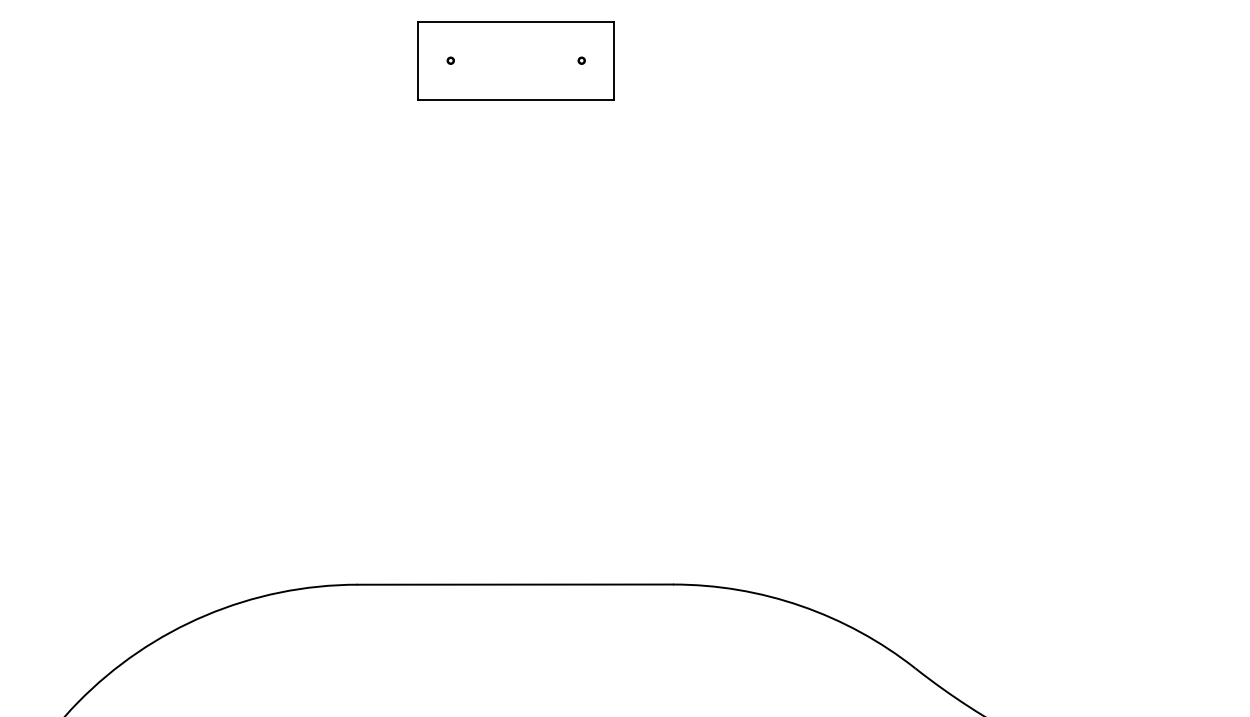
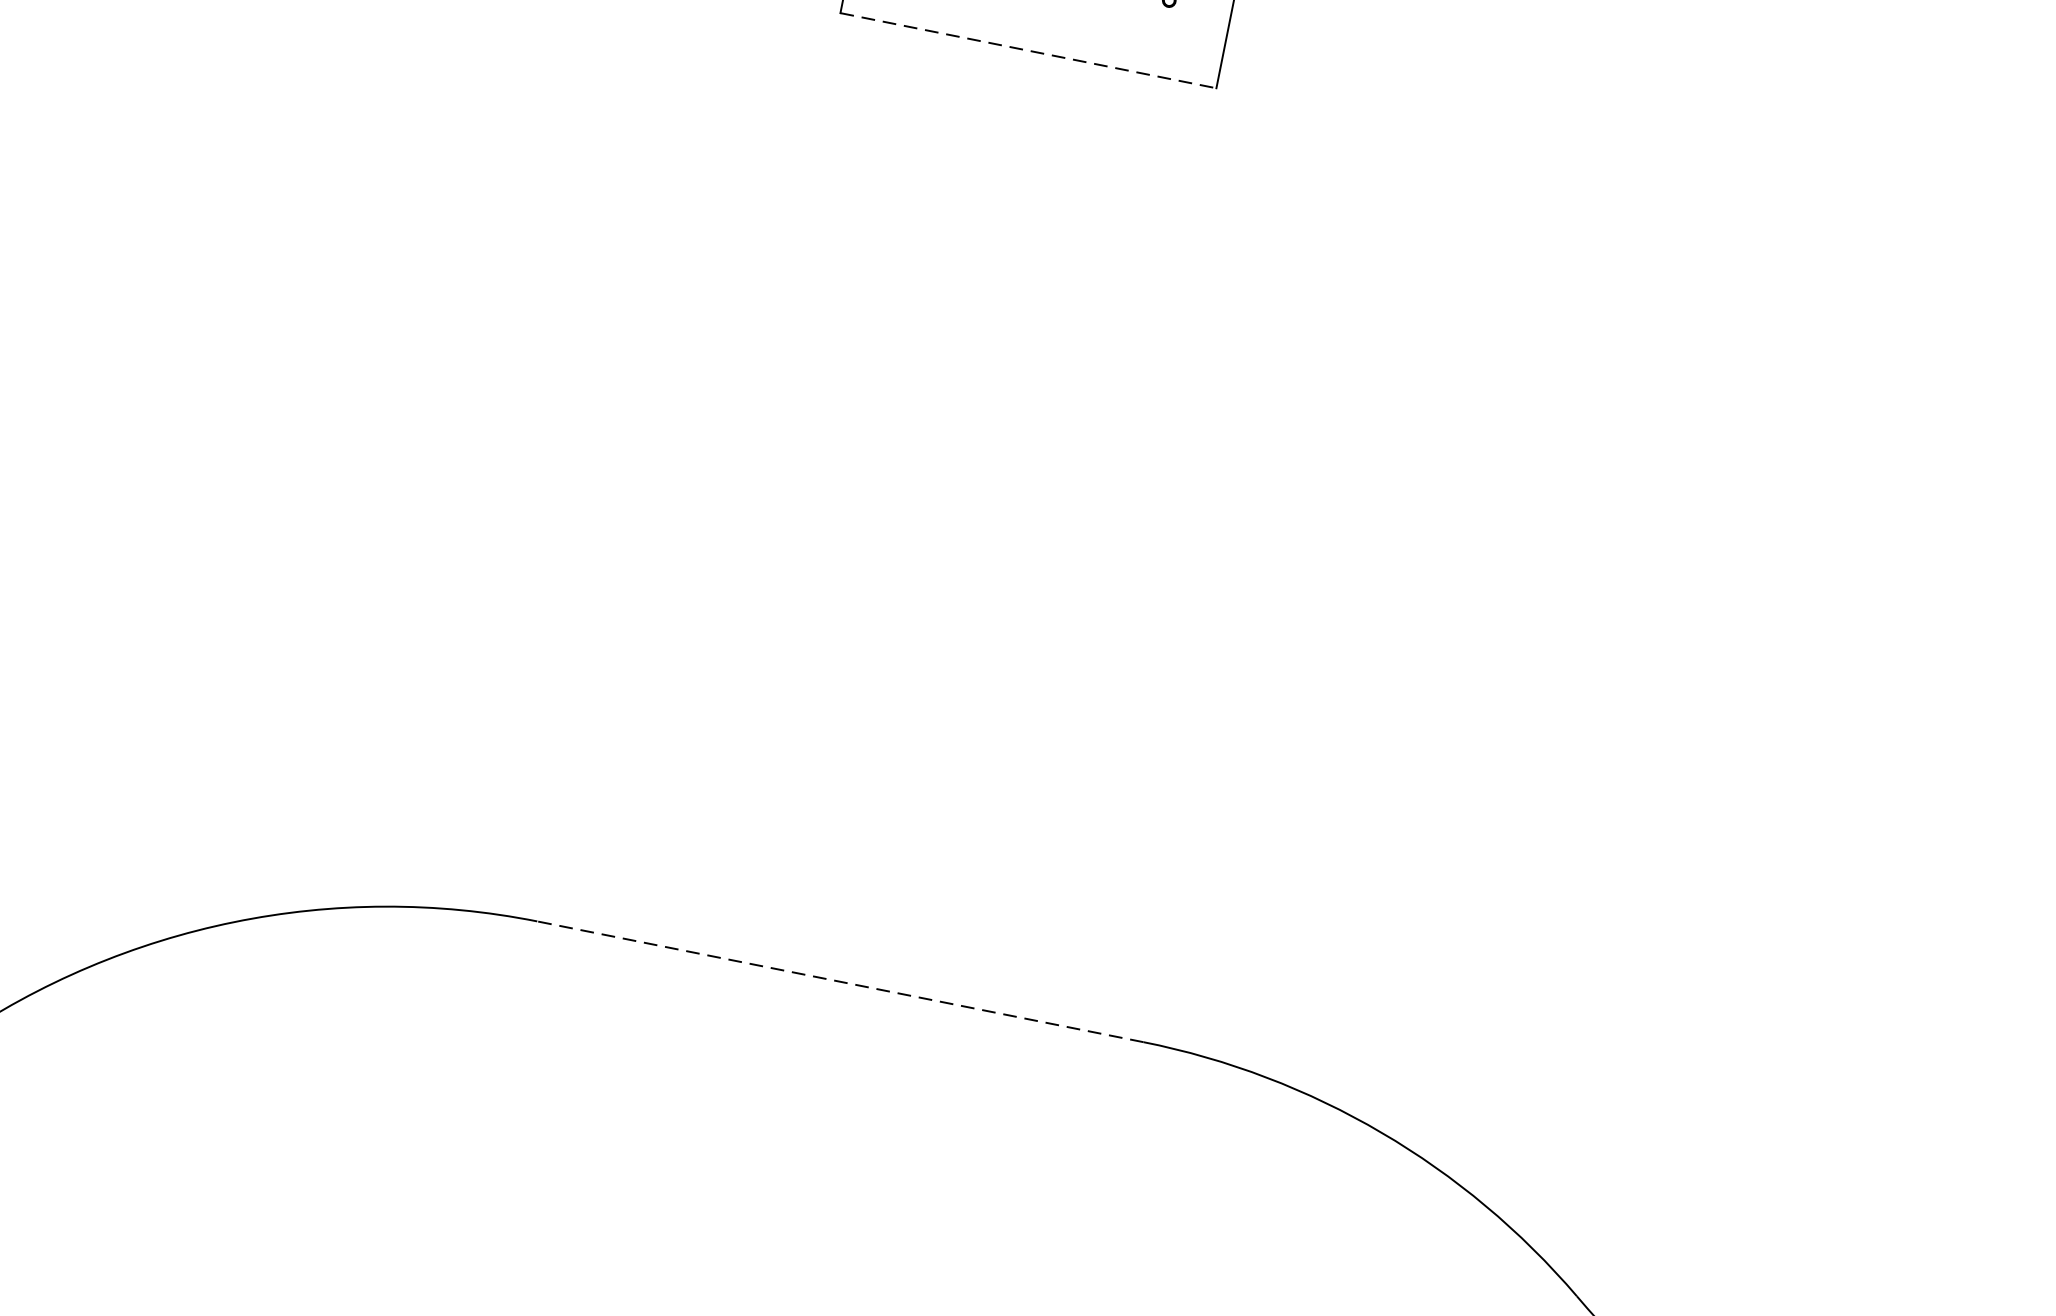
line: (516, 99) -> (1029, 50), solid -> dashed
line: (515, 584) -> (840, 981), solid -> dashed

